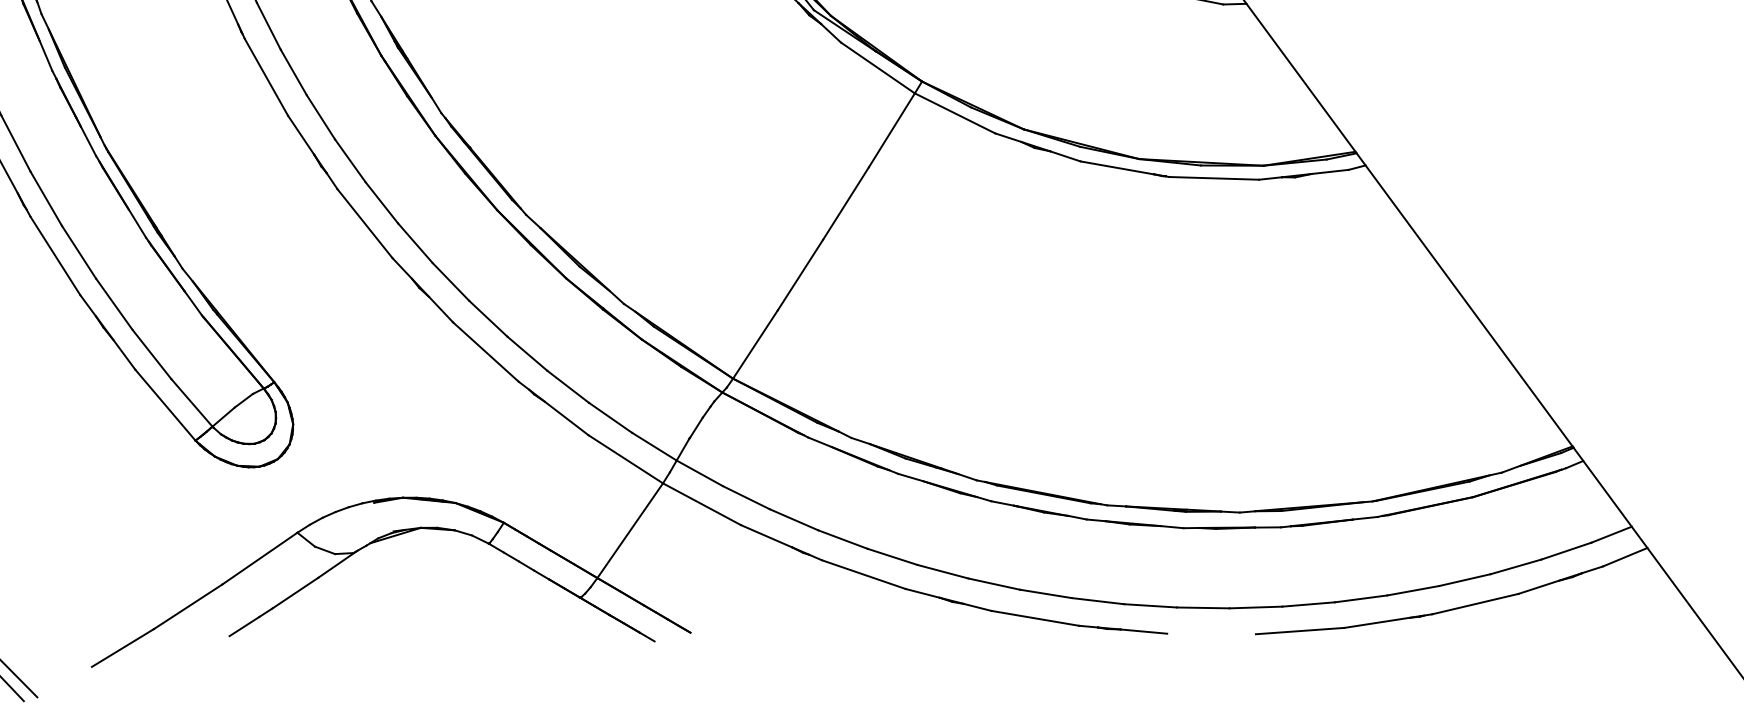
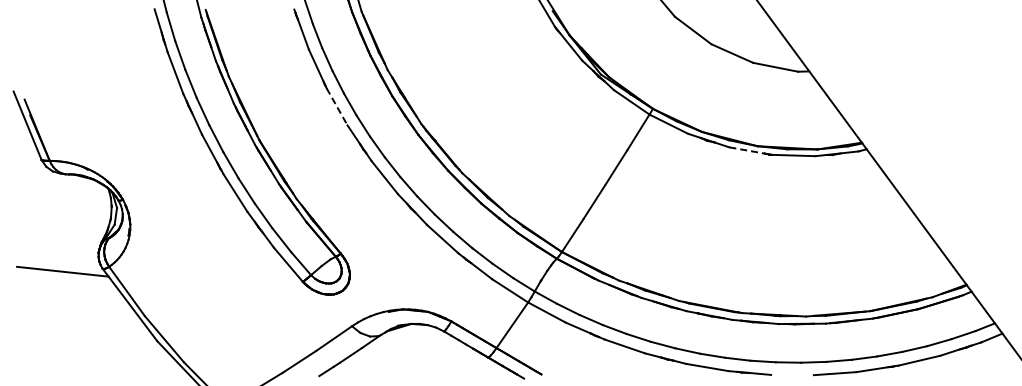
line: (267, 78) -> (337, 107), solid -> dashed
line: (1118, 167) -> (747, 150), solid -> dashed

